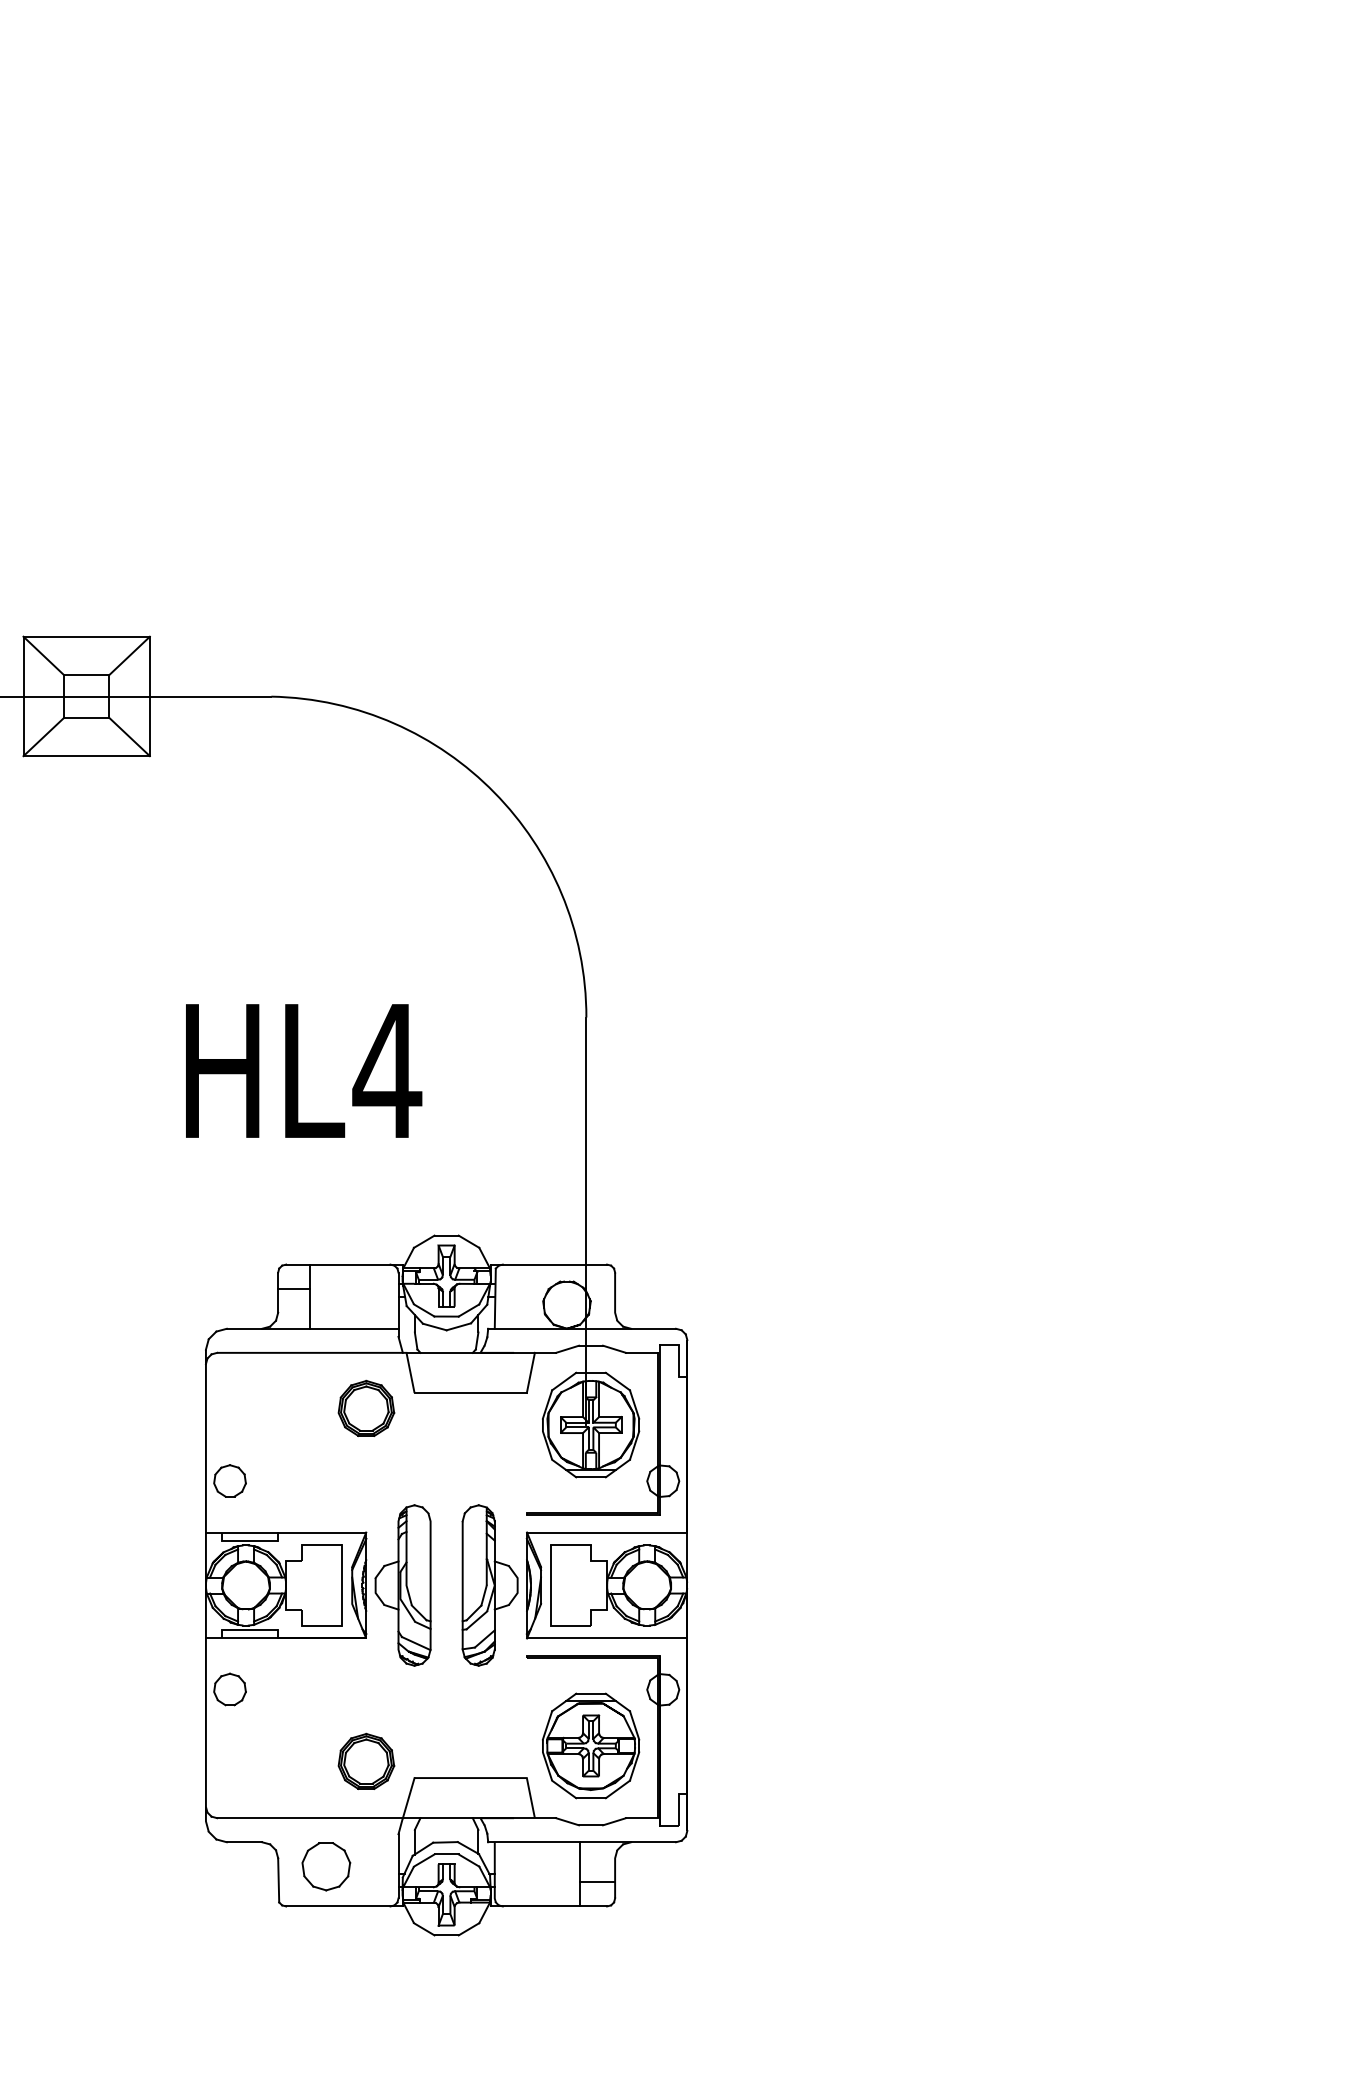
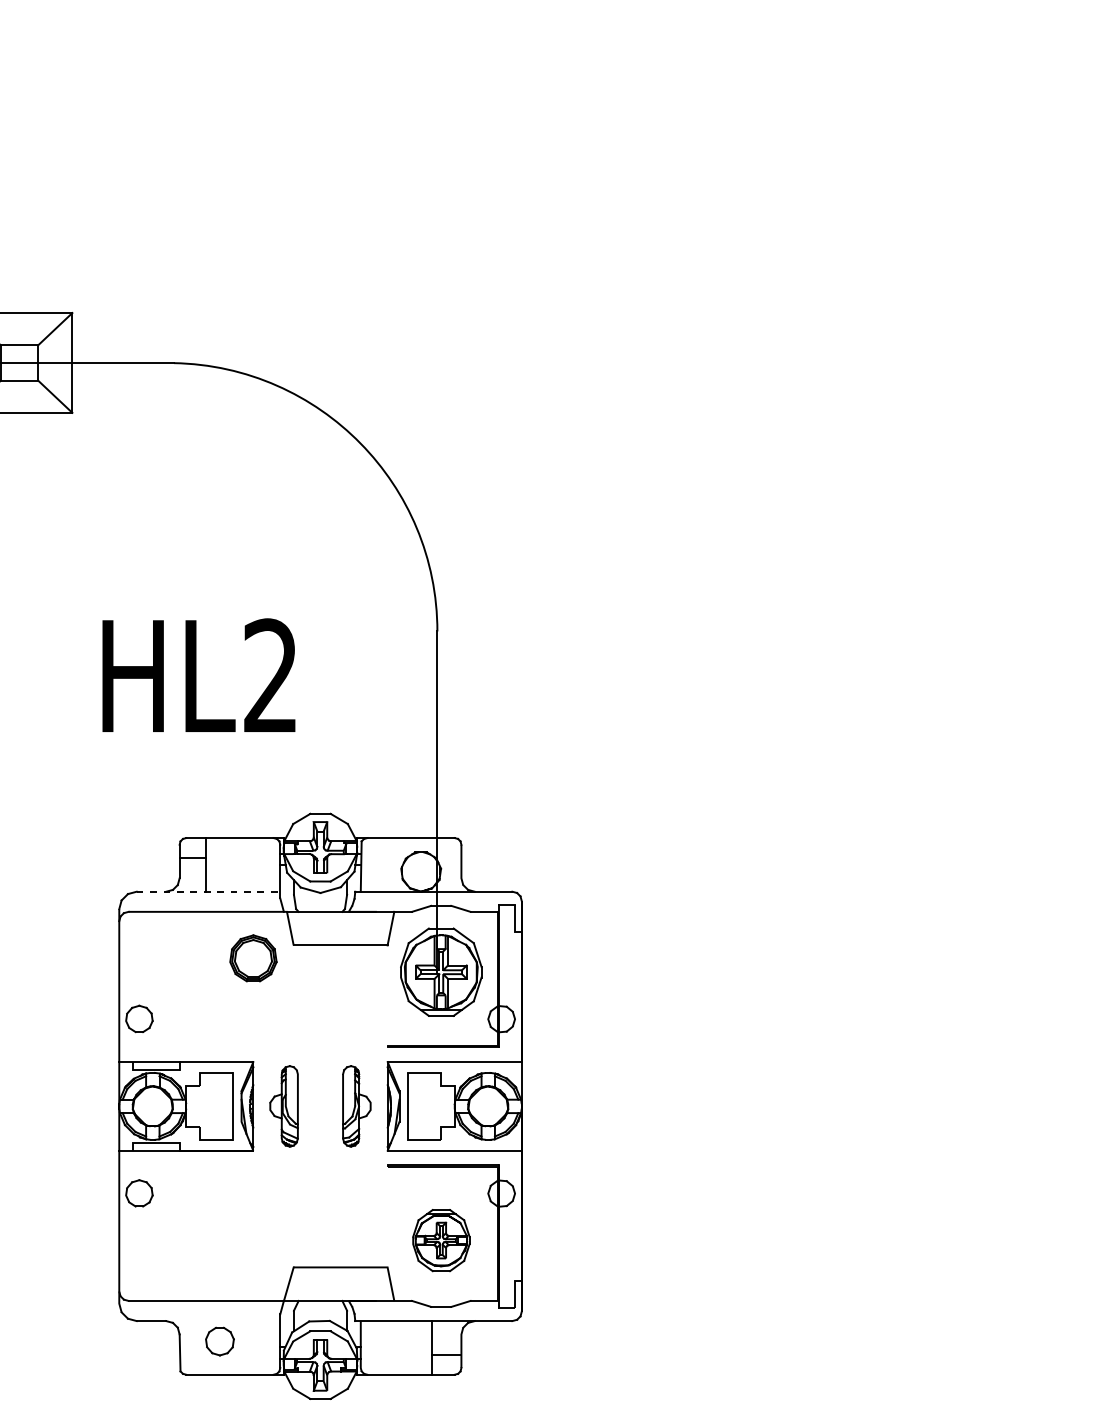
text: (387, 1069) -> (271, 674), HL4 -> HL2
line: (312, 1328) -> (208, 891), solid -> dashed
part: (402, 1585) -> (283, 1106), size x0.6
part: (489, 1585) -> (356, 1106), size x0.6
part: (591, 1745) -> (441, 1240), size x0.7
part: (366, 1760) -> (253, 1252), removed
part: (326, 1866) -> (220, 1341), size x0.7

